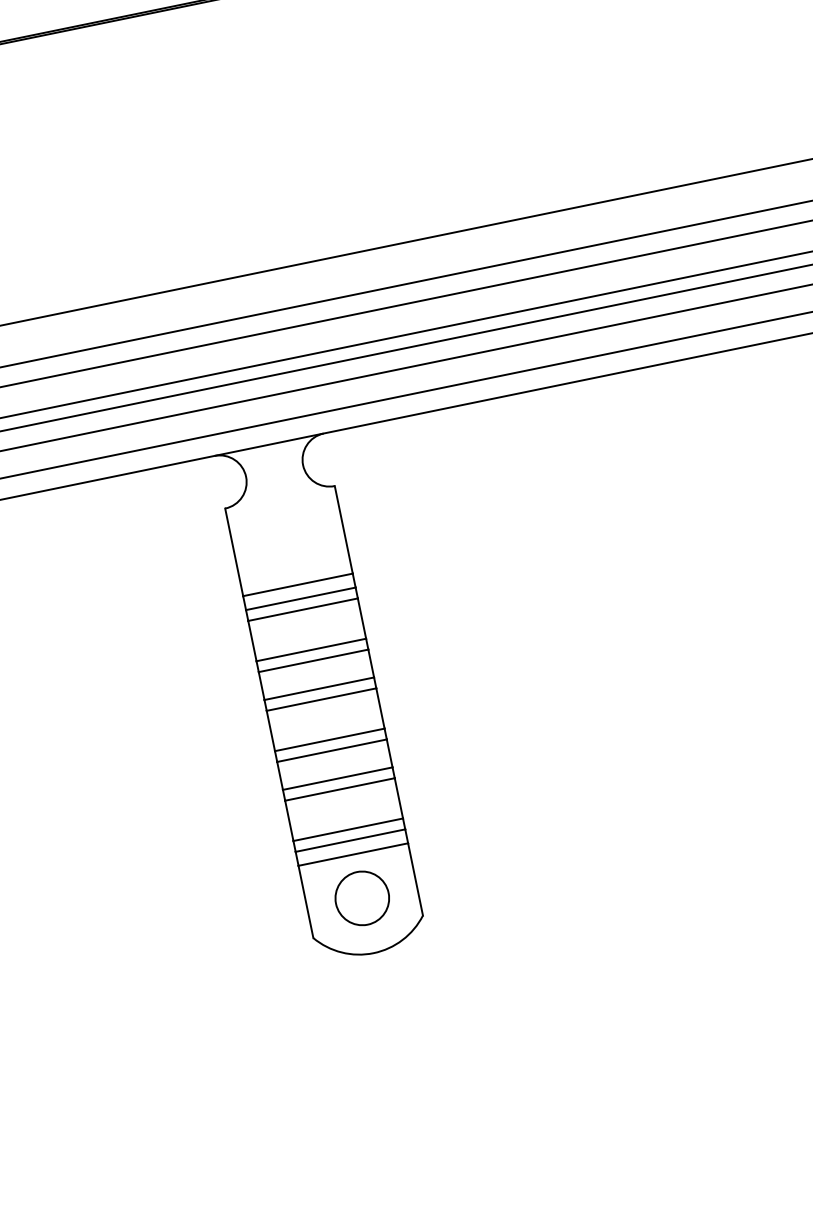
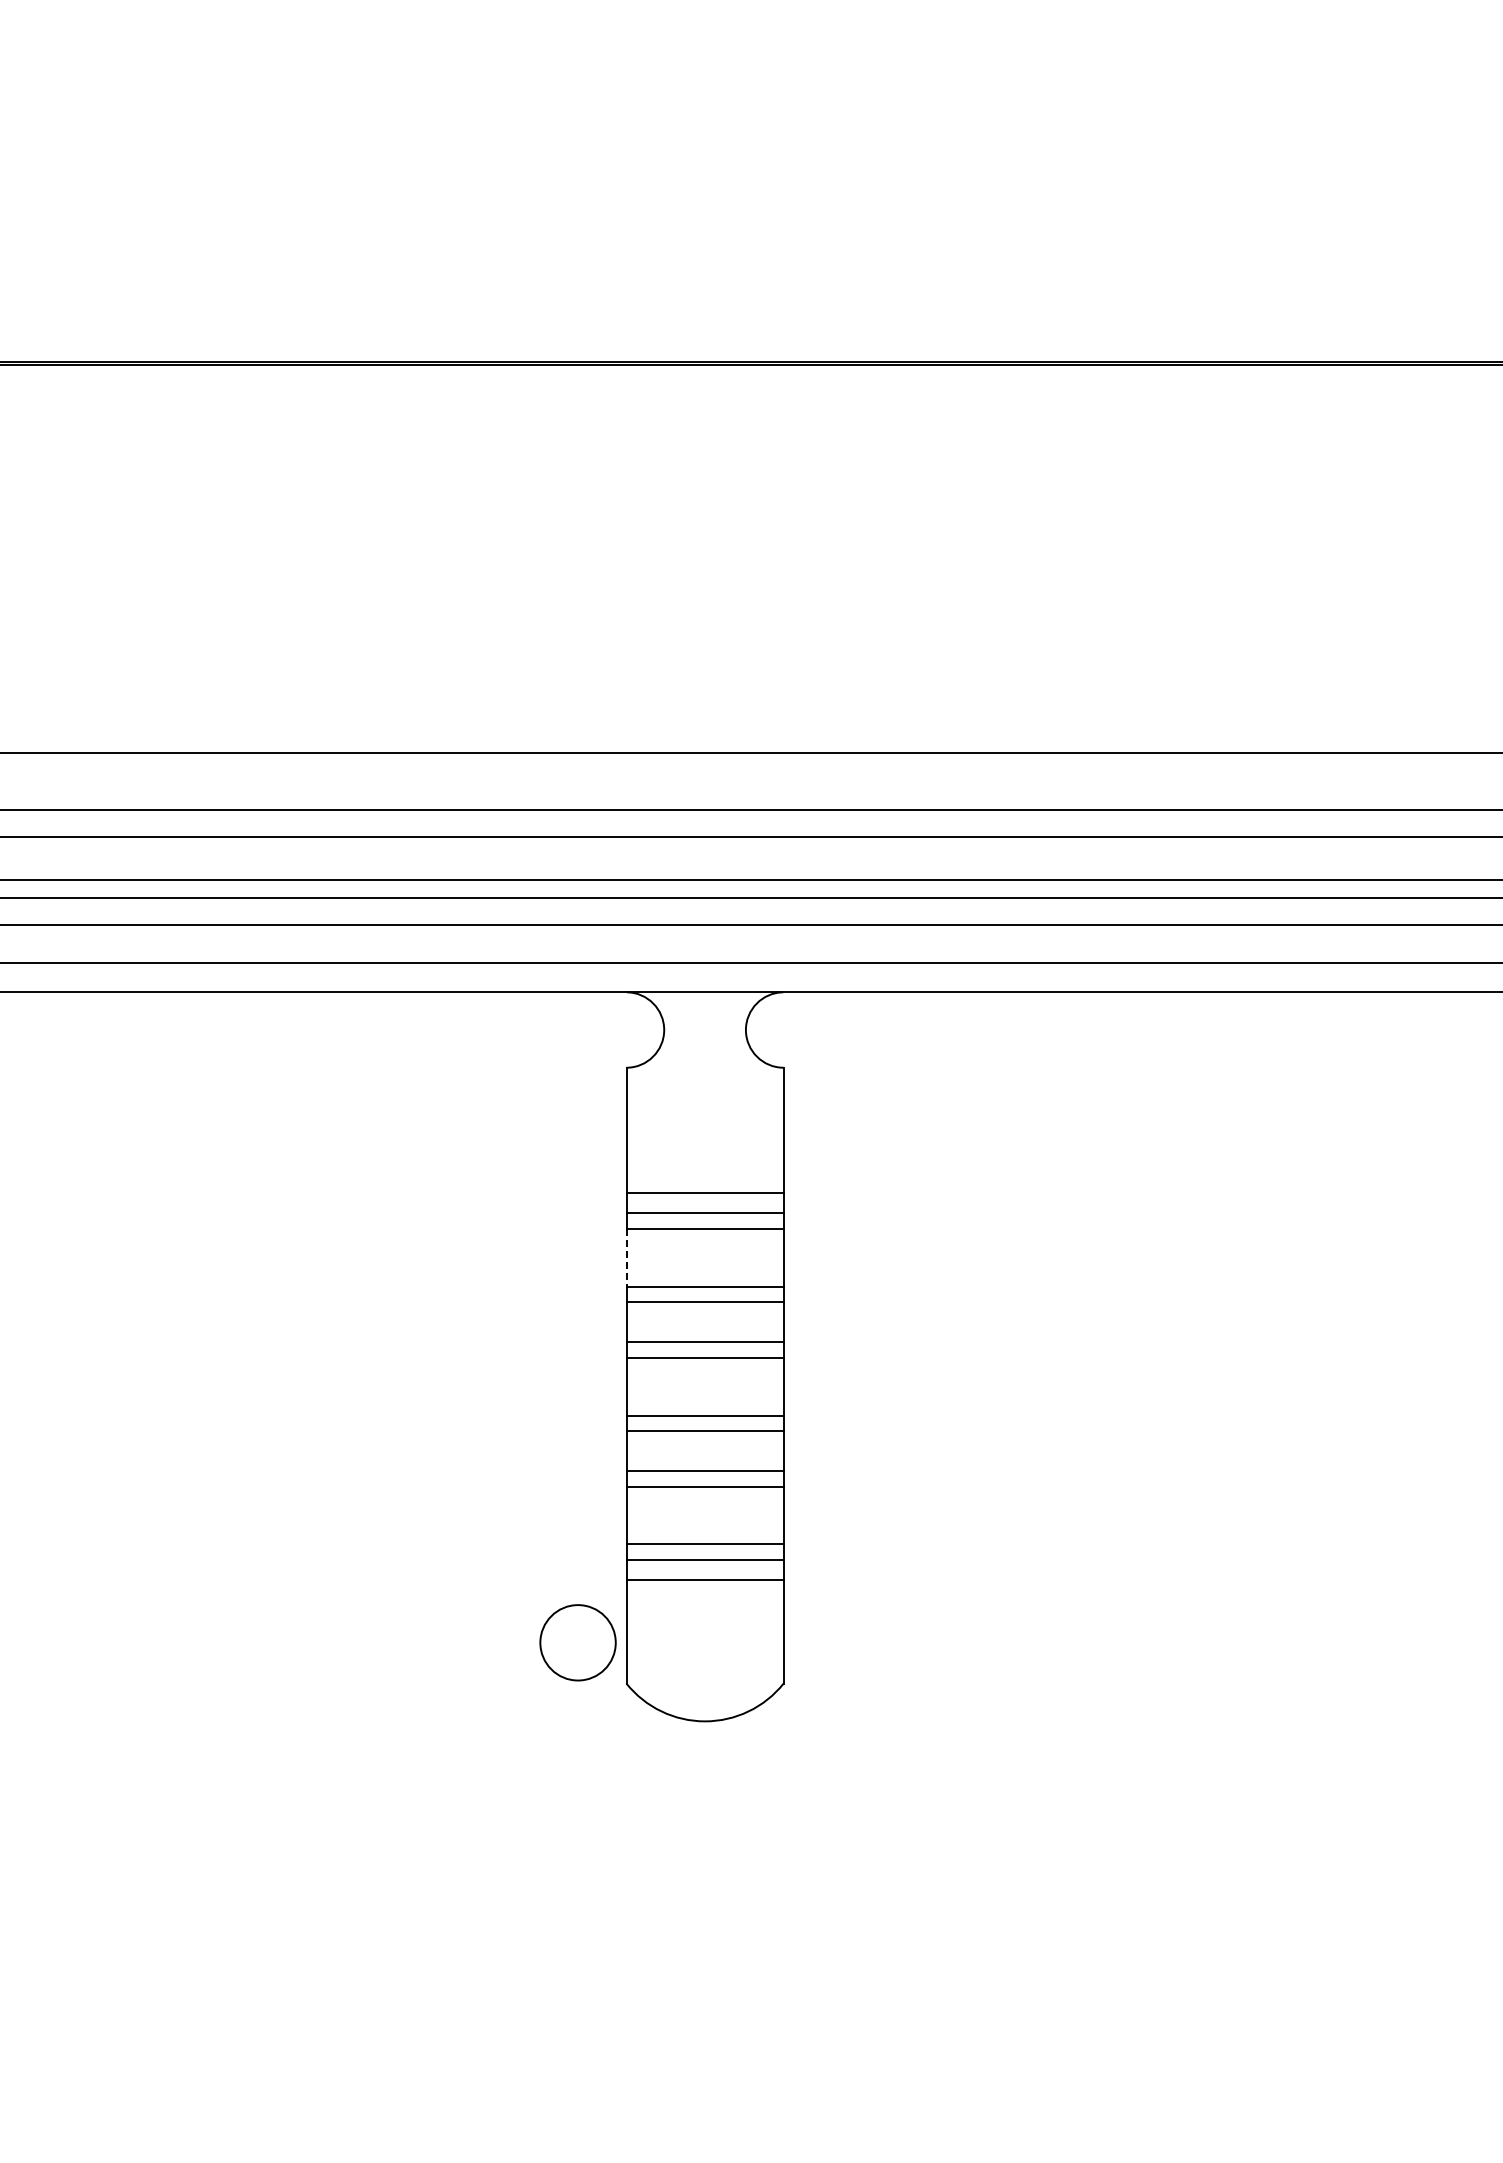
line: (252, 640) -> (626, 1257), solid -> dashed
circle: (361, 898) -> (577, 1642), moved

